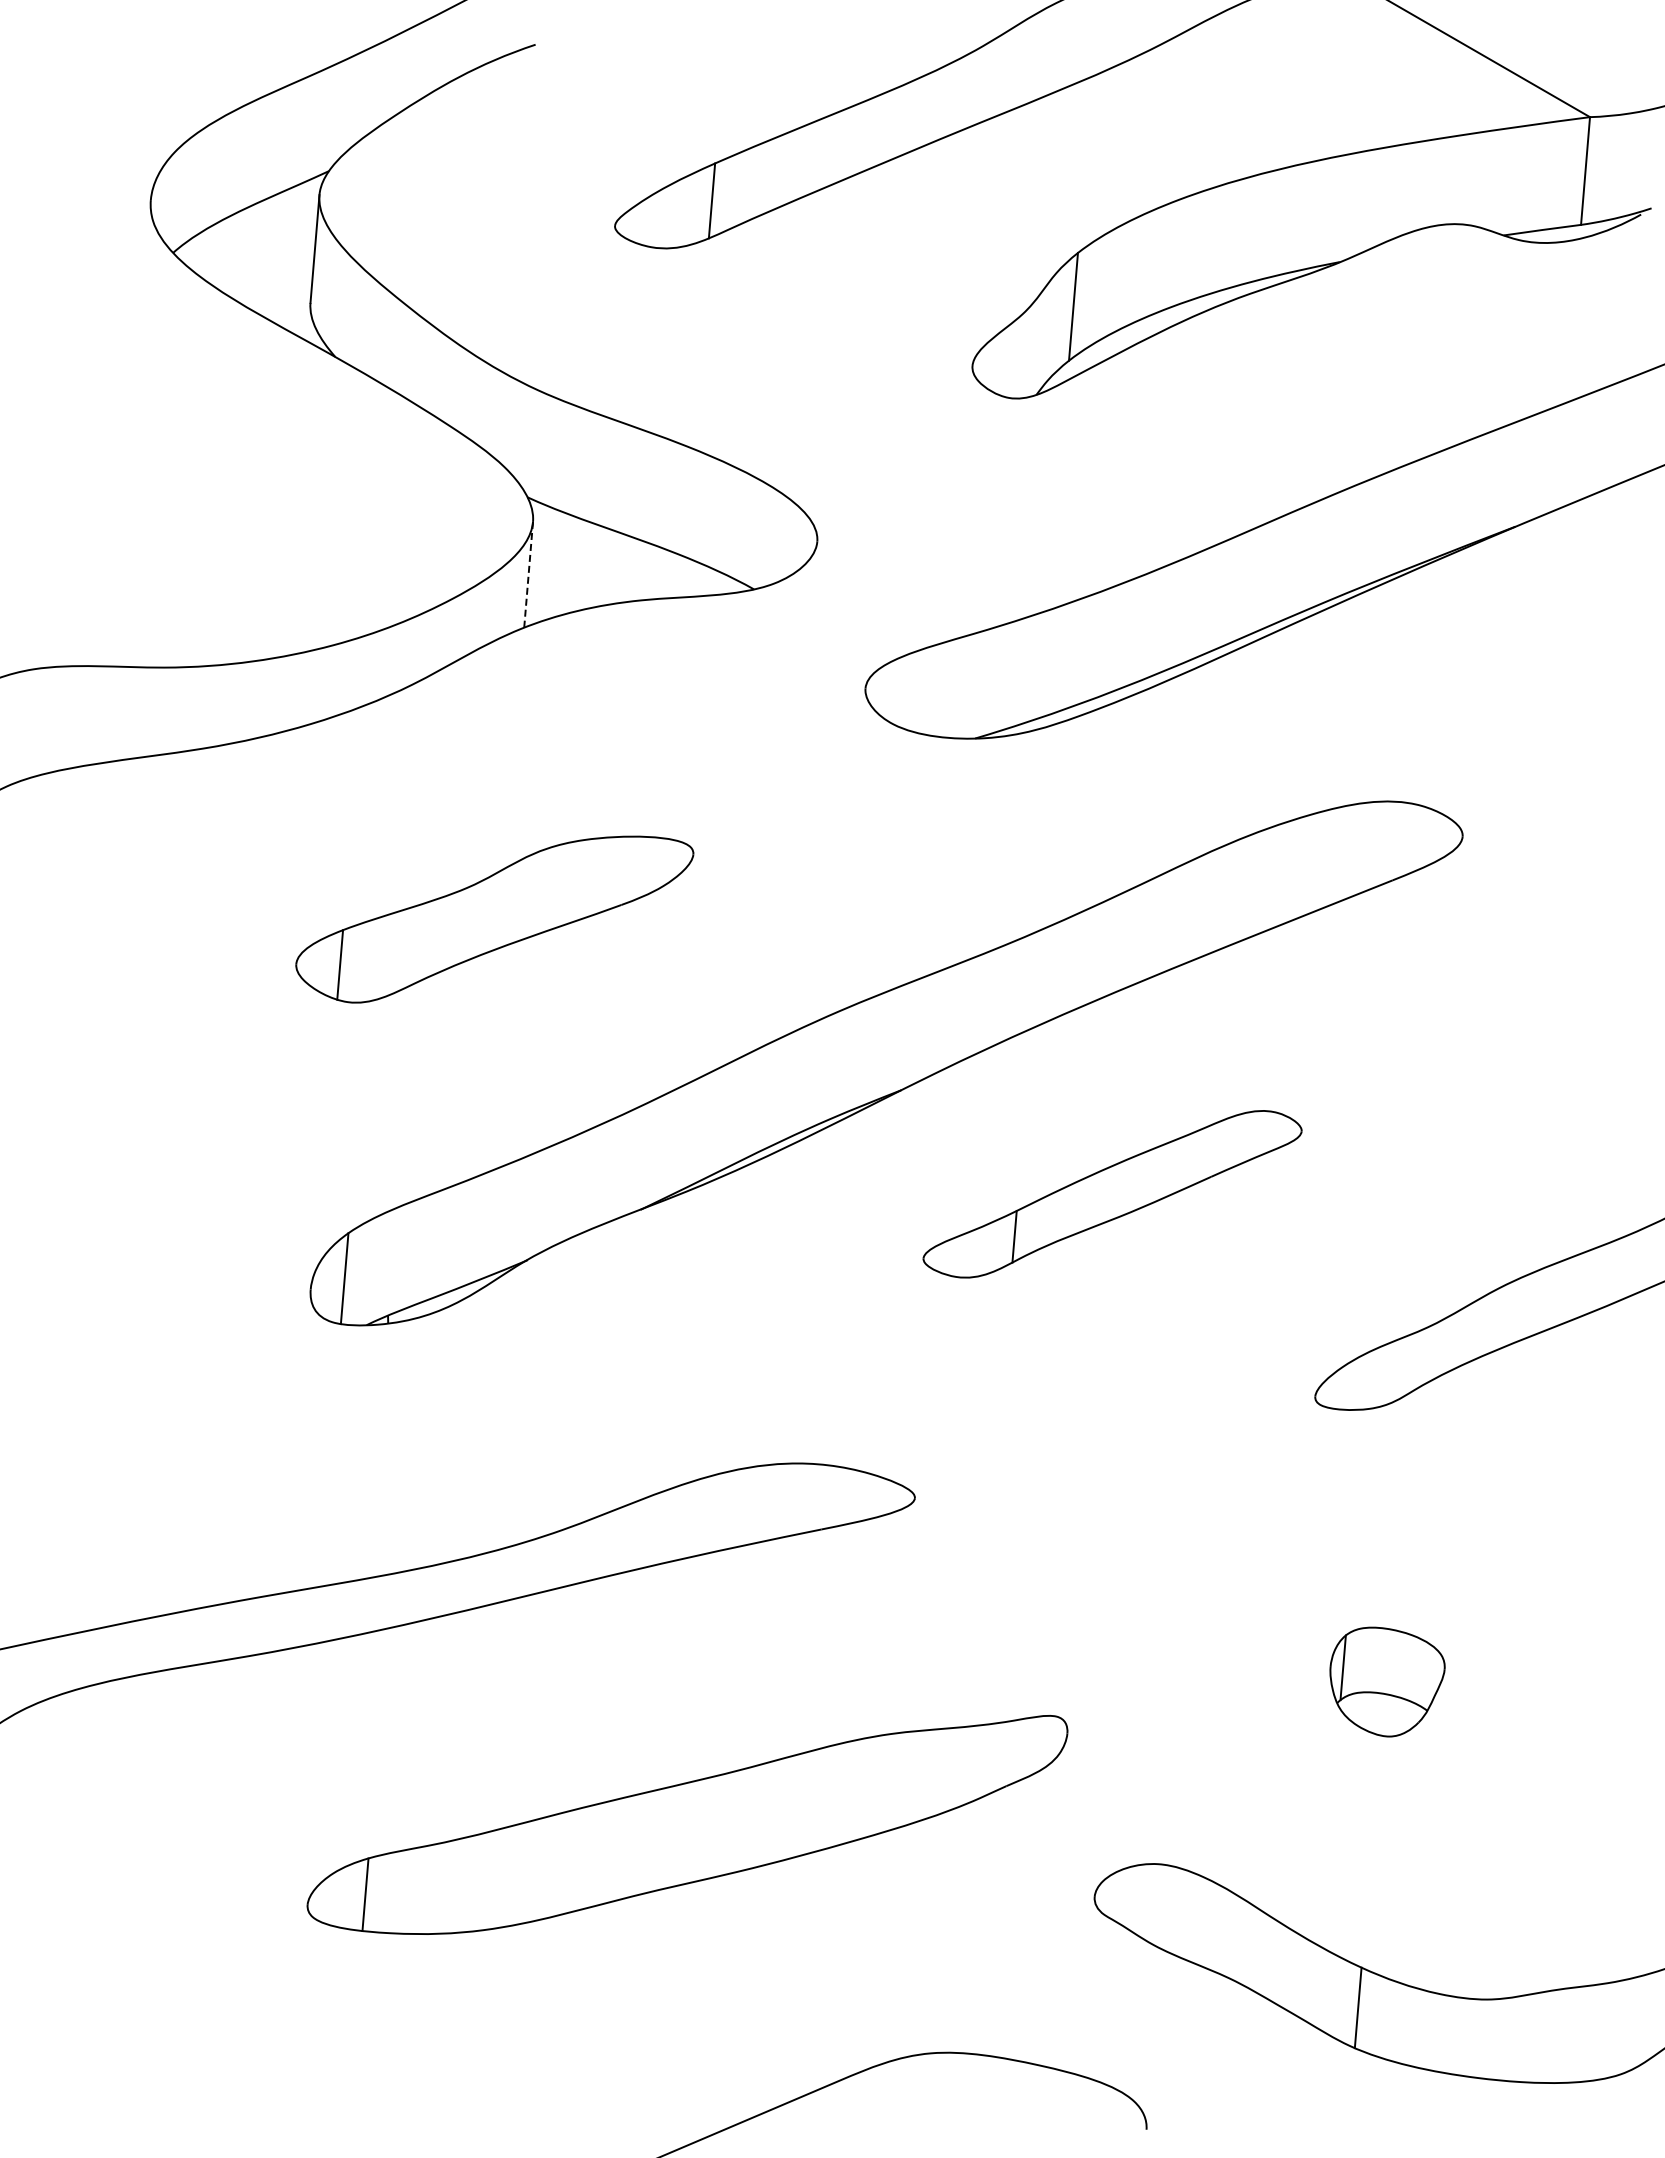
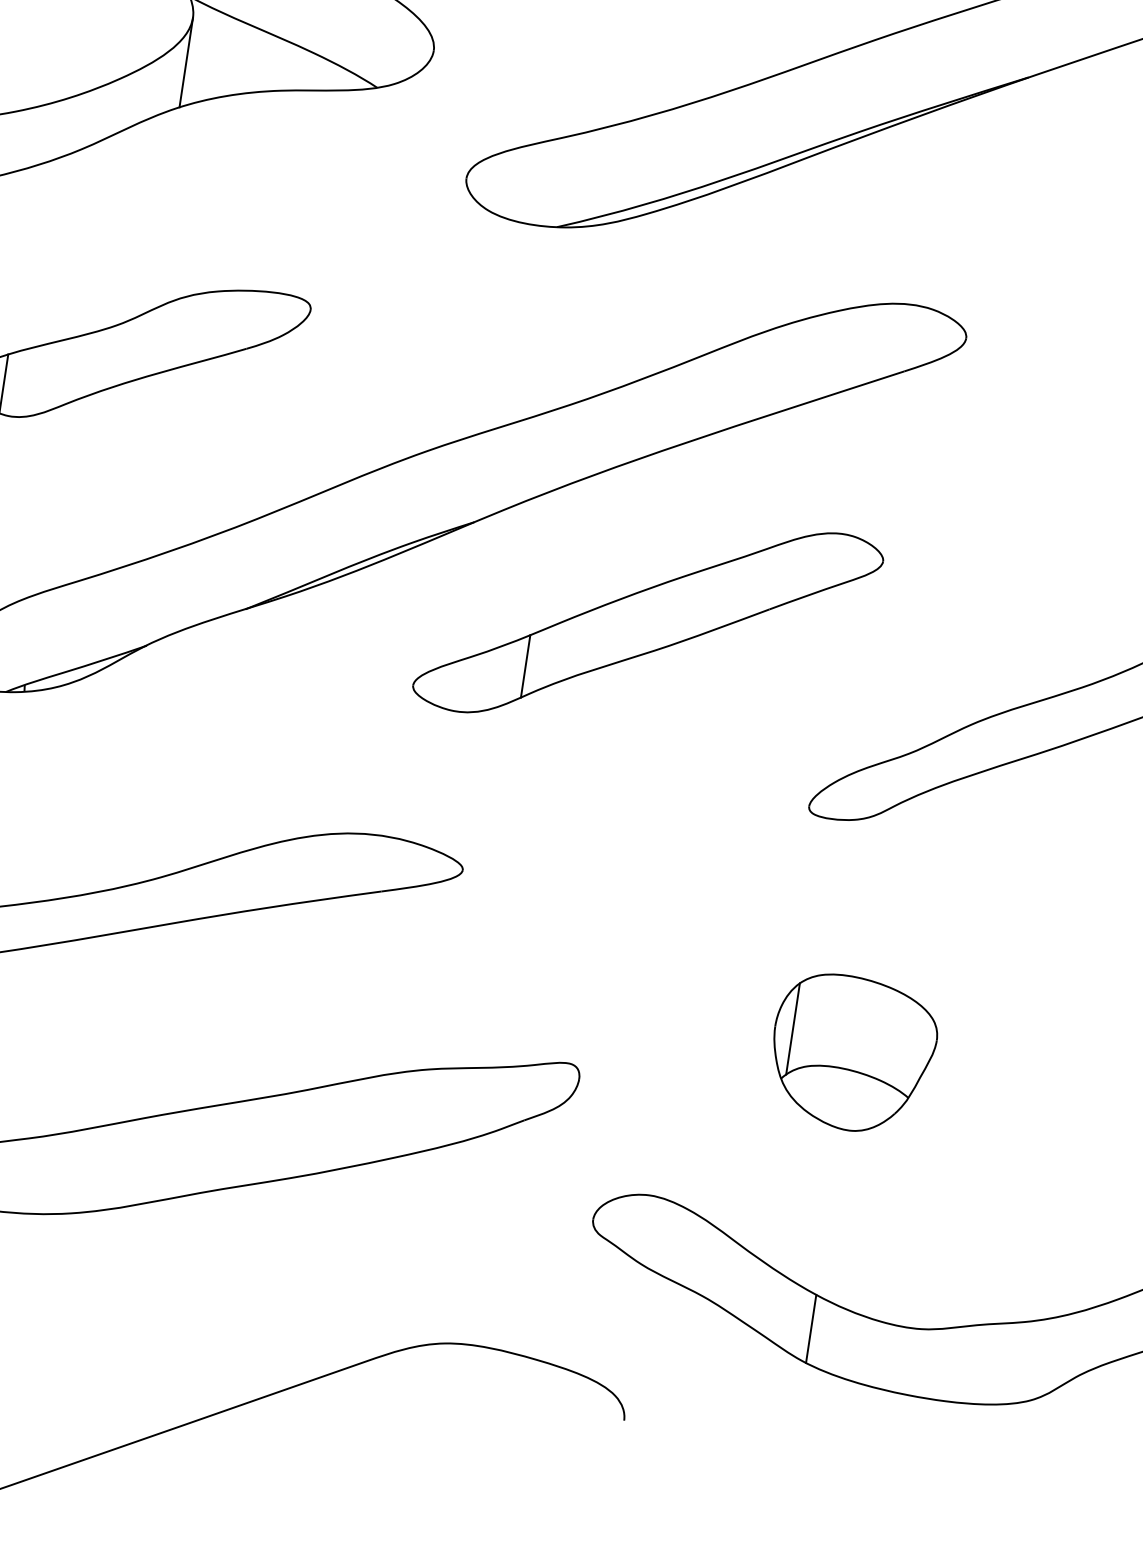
line: (528, 574) -> (186, 62), dashed -> solid
part: (1112, 1194) -> (648, 622), size x1.43
part: (1387, 1681) -> (854, 1052), size x1.67

